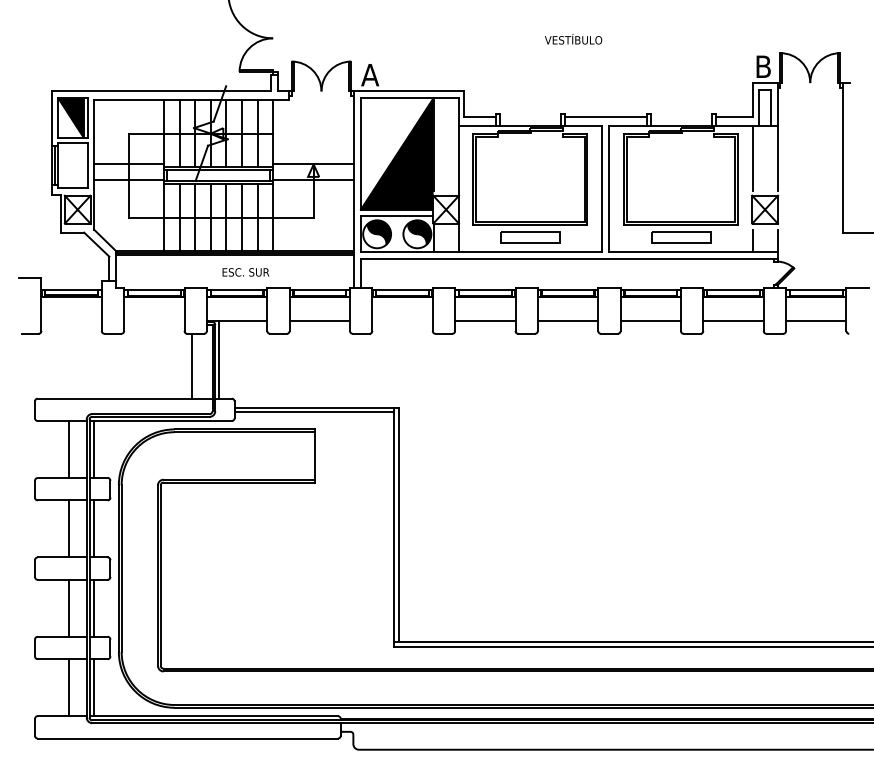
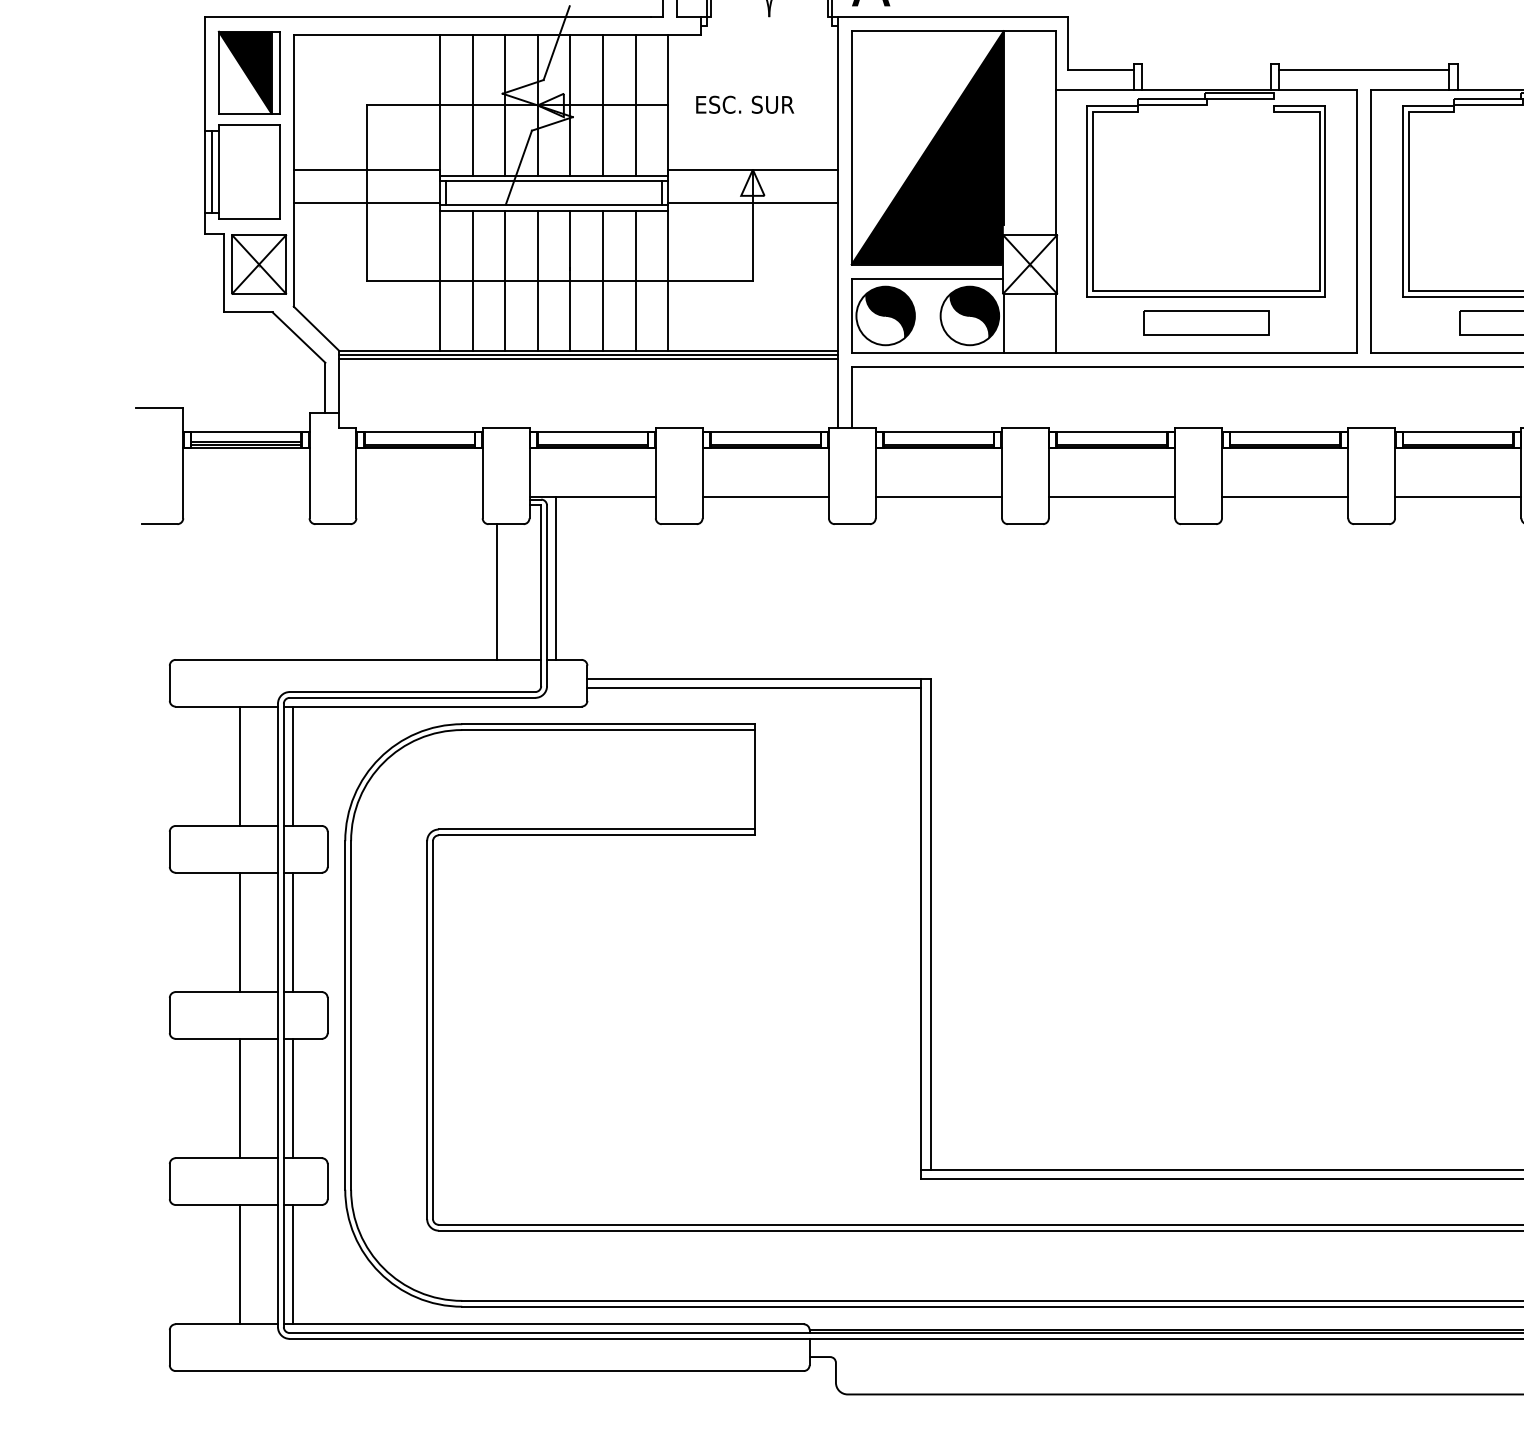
text: (245, 272) -> (744, 105), moved
line: (402, 320) -> (938, 496), added

